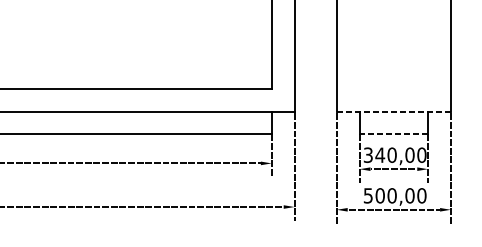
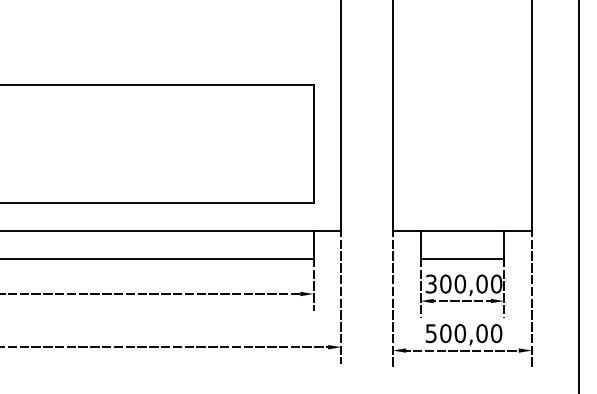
line: (393, 111) -> (462, 230), dashed -> solid
line: (393, 134) -> (462, 258), dashed -> solid
text: (379, 154) -> (445, 283), 340,00 -> 300,00

